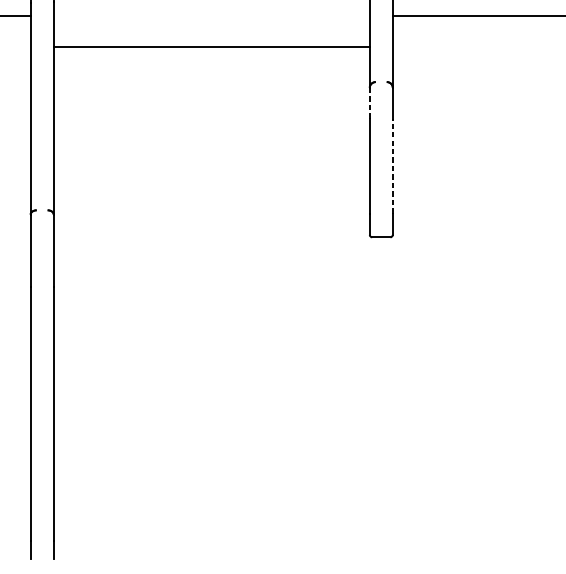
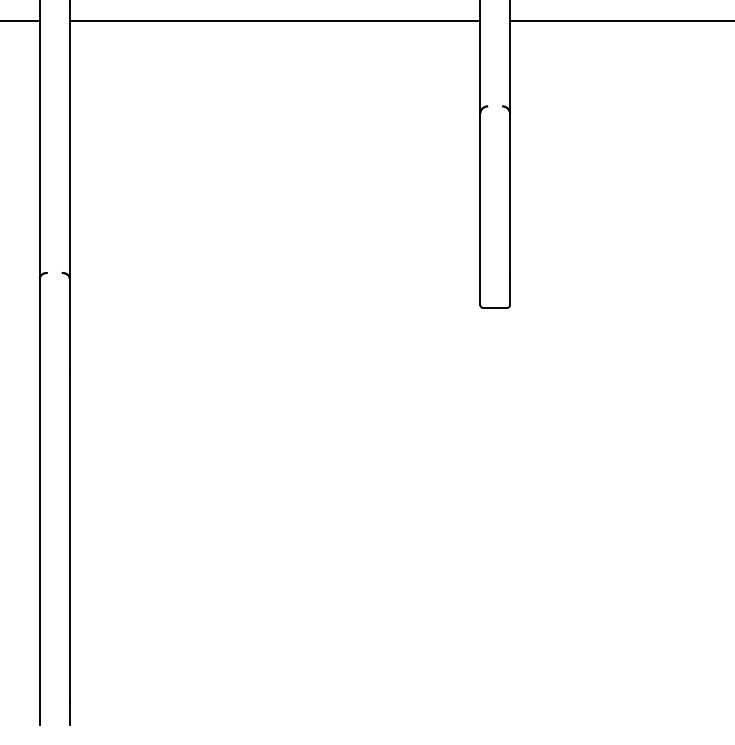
line: (211, 46) -> (274, 20), moved
line: (370, 103) -> (480, 134), dashed -> solid
line: (393, 166) -> (510, 215), dashed -> solid

